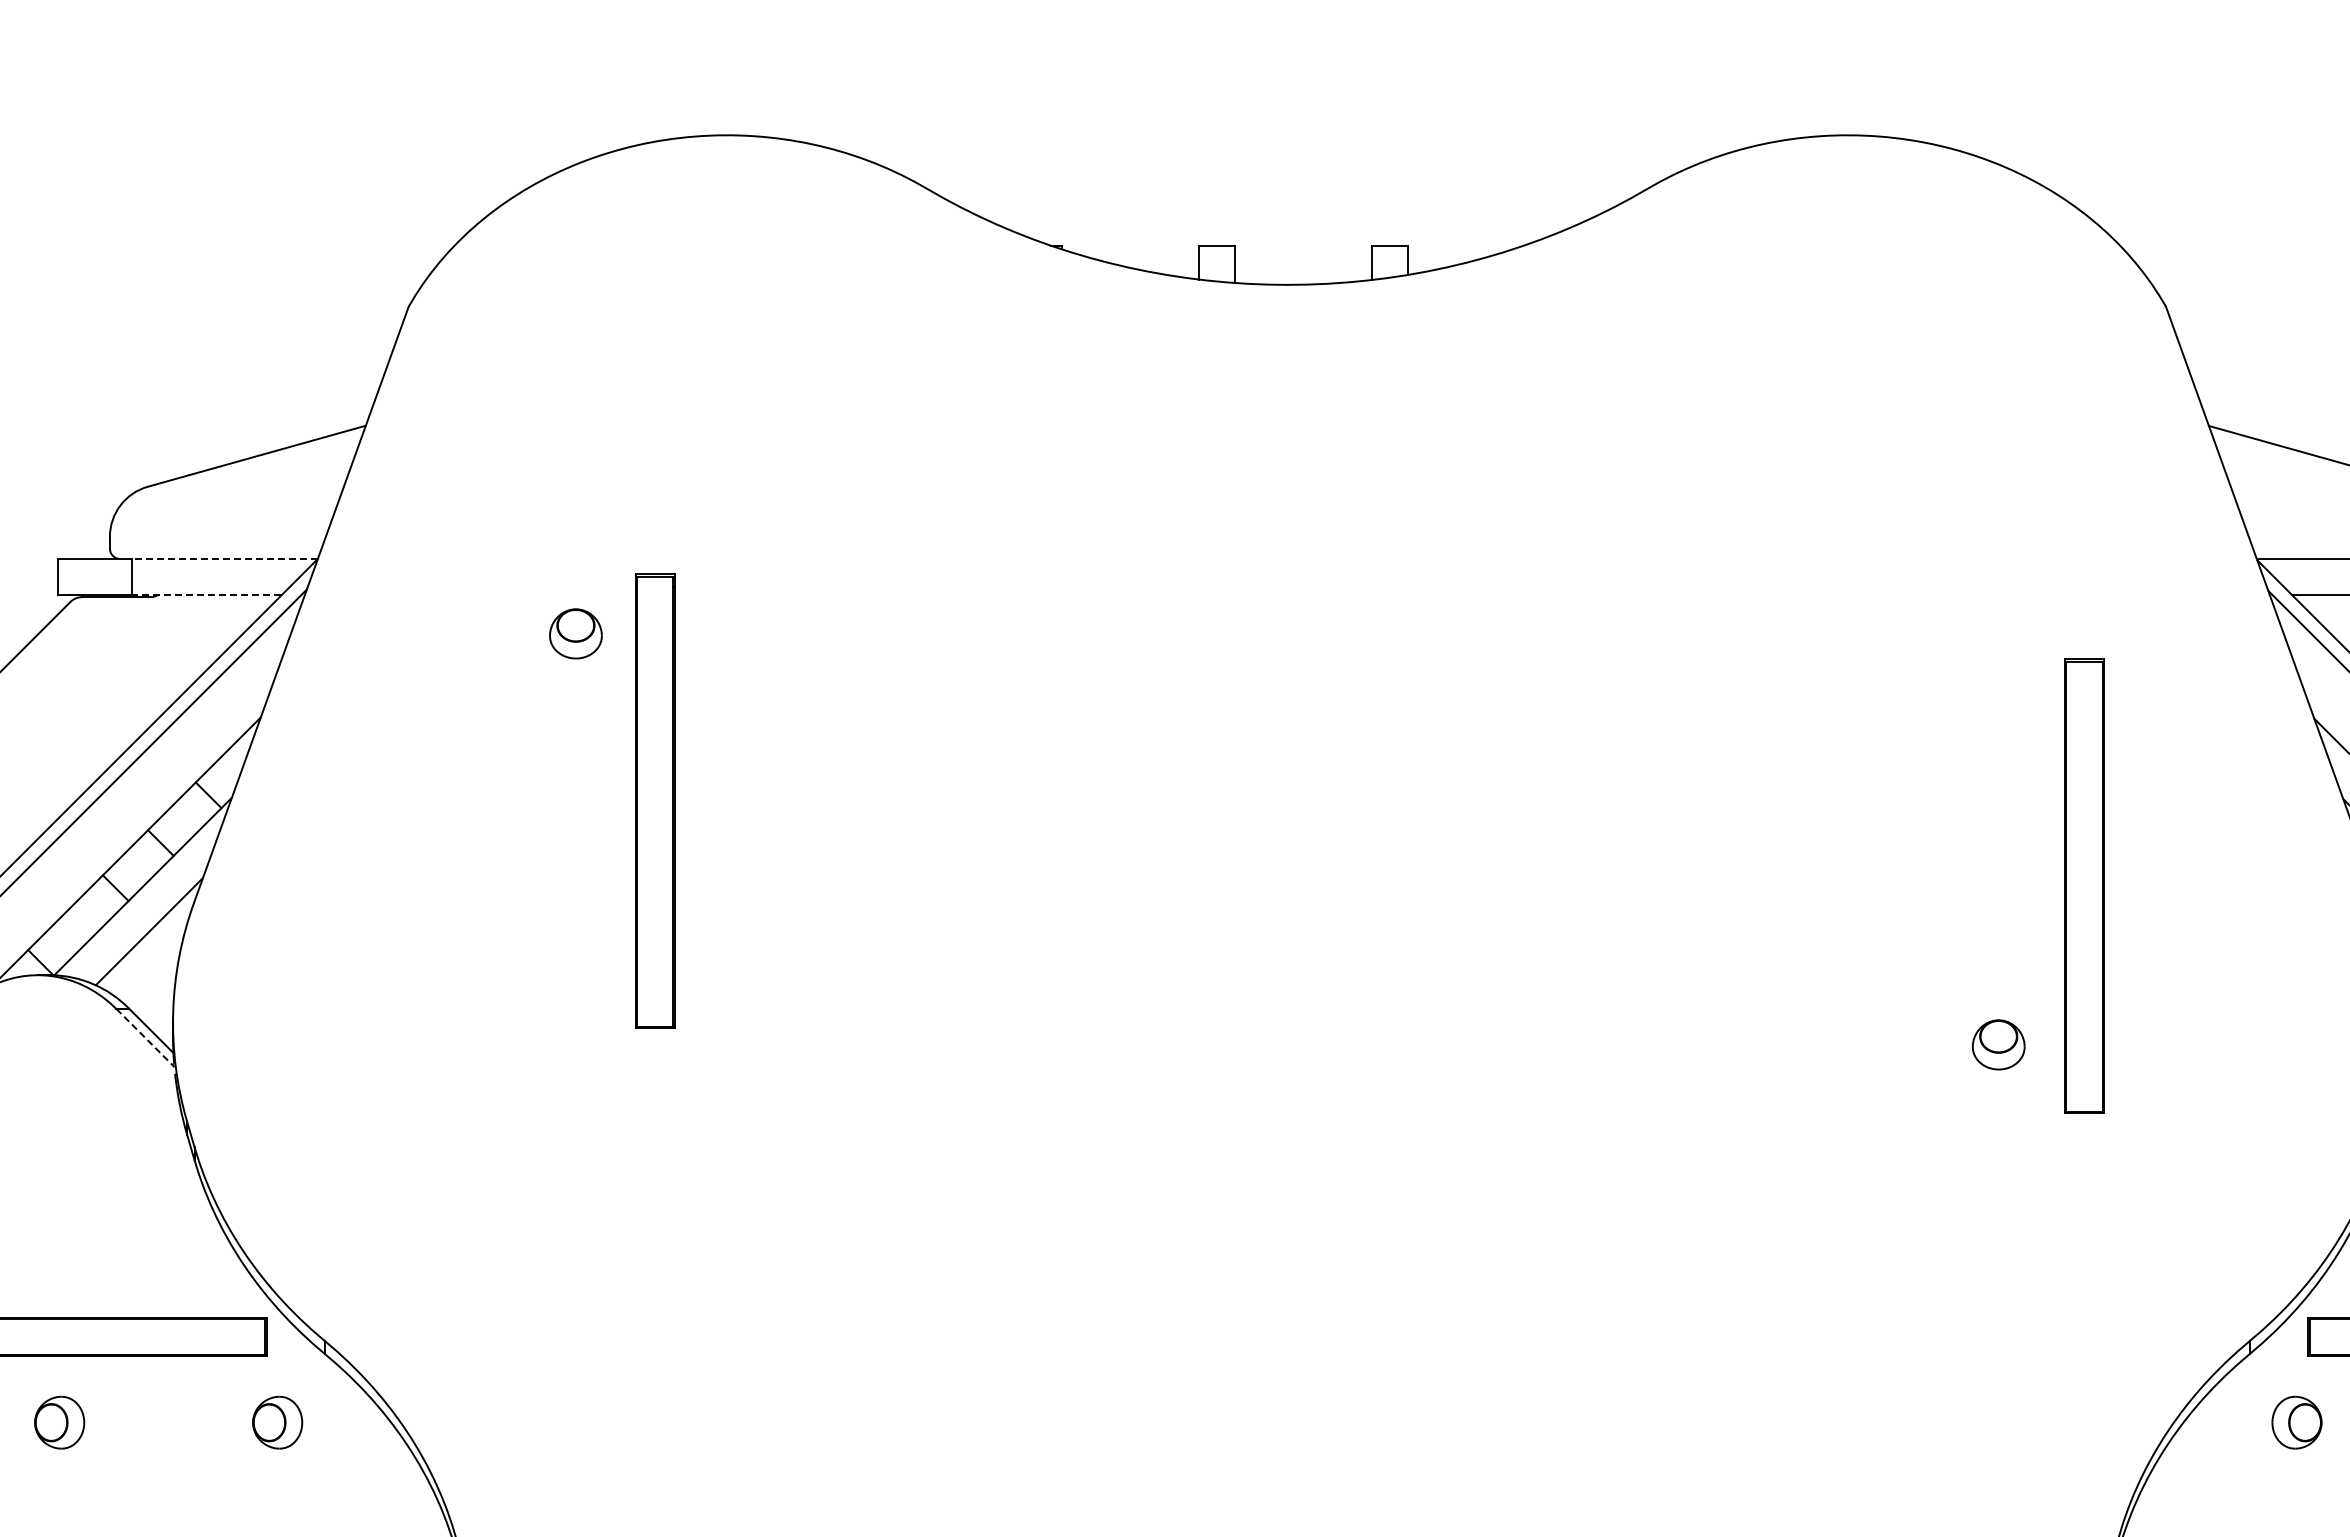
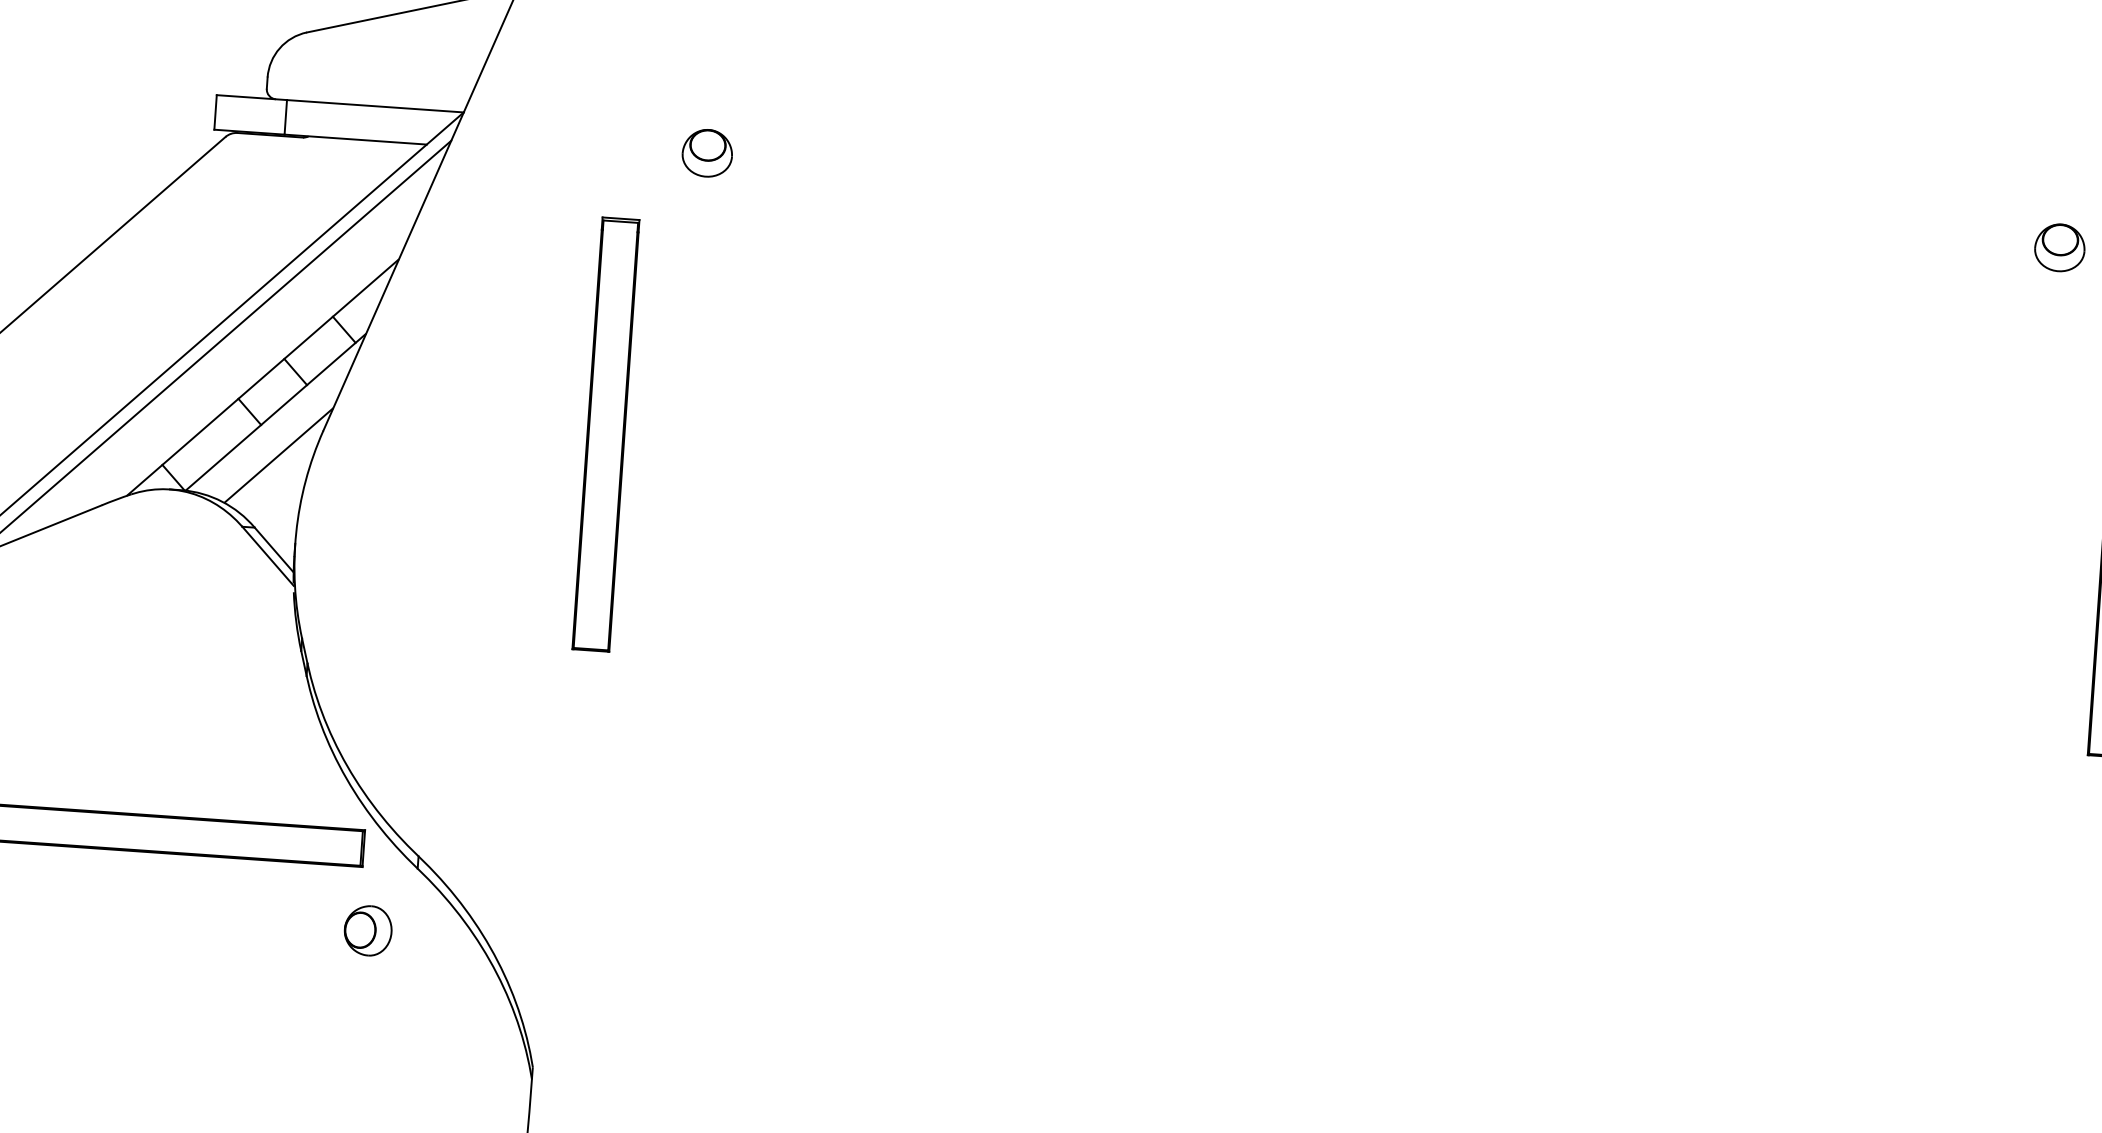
line: (224, 559) -> (375, 106), dashed -> solid
line: (206, 595) -> (355, 139), dashed -> solid
part: (575, 633) -> (707, 152), moved
part: (655, 800) -> (606, 434), moved
line: (145, 1038) -> (268, 556), dashed -> solid
part: (1998, 1044) -> (2059, 247), moved
part: (59, 1422) -> (160, 916), removed

